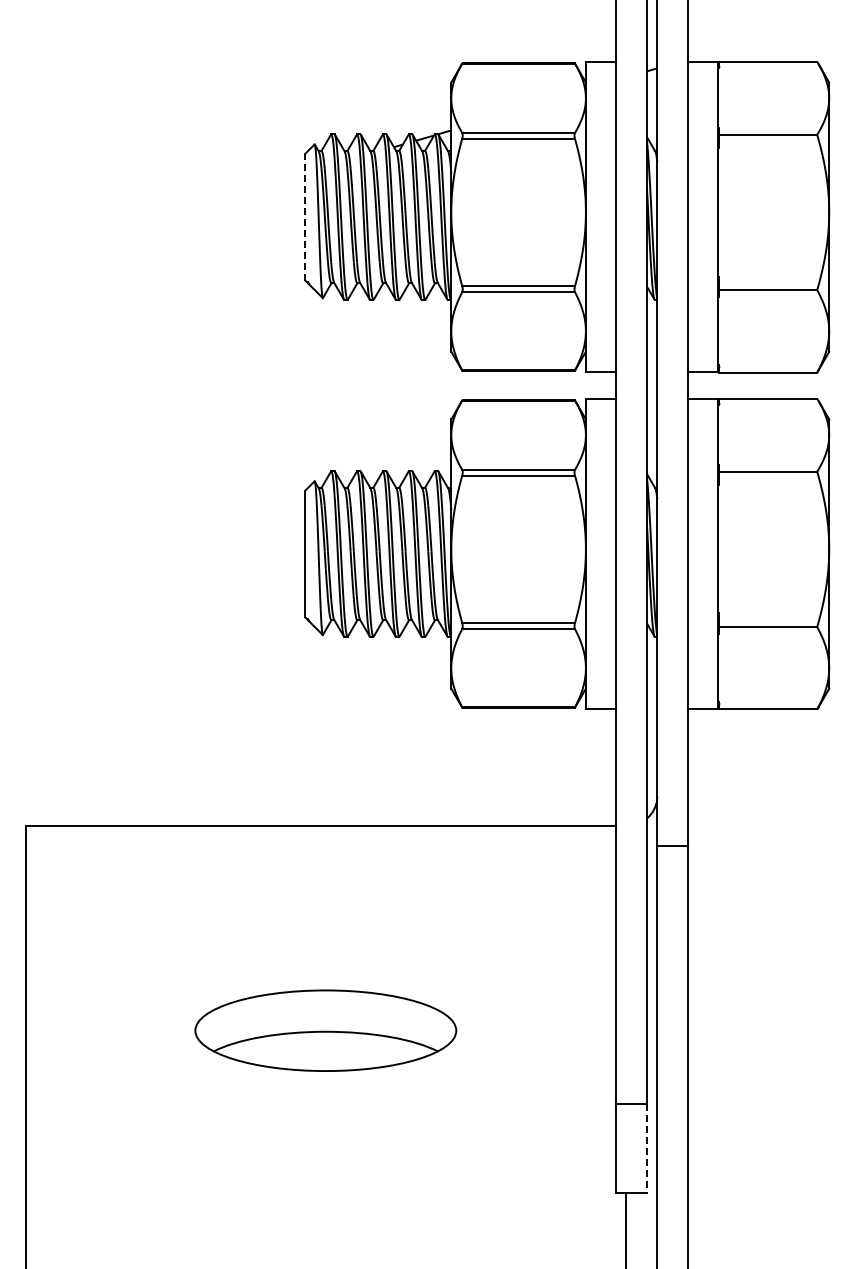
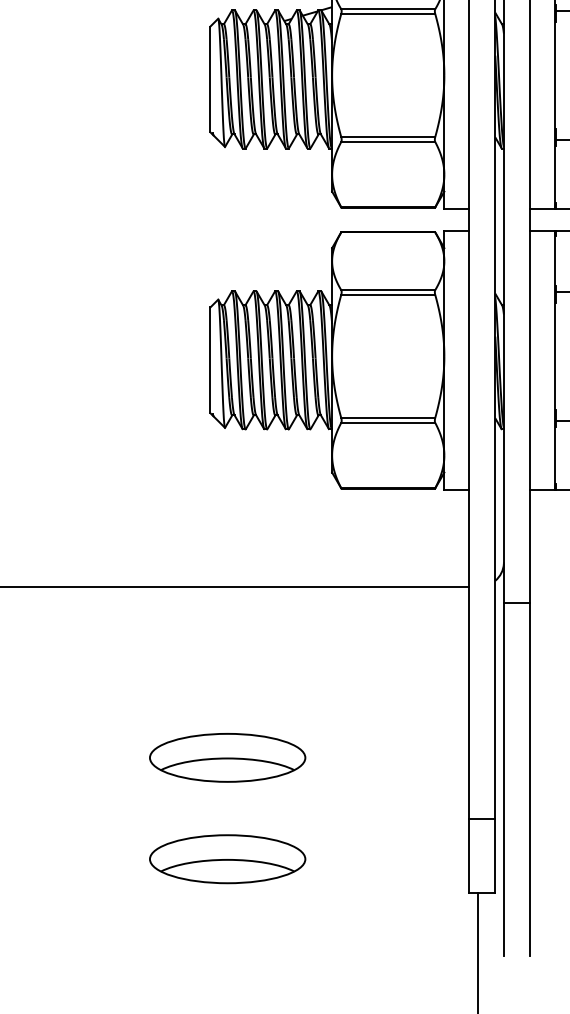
line: (305, 216) -> (210, 78), dashed -> solid
part: (326, 1030) -> (228, 757), size x0.71
line: (646, 1148) -> (494, 855), dashed -> solid
part: (326, 1152) -> (228, 859), added

